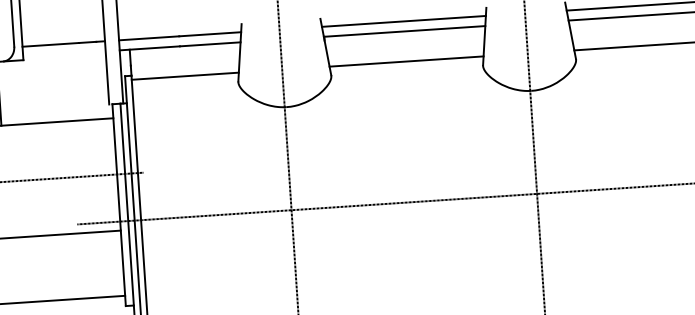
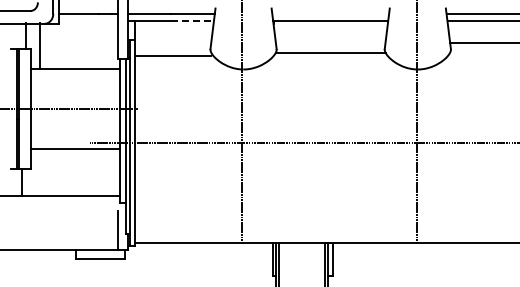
line: (403, 21) -> (330, 14), removed
line: (210, 44) -> (192, 21), solid -> dashed
line: (406, 61) -> (330, 52), moved
line: (185, 75) -> (173, 55), moved

